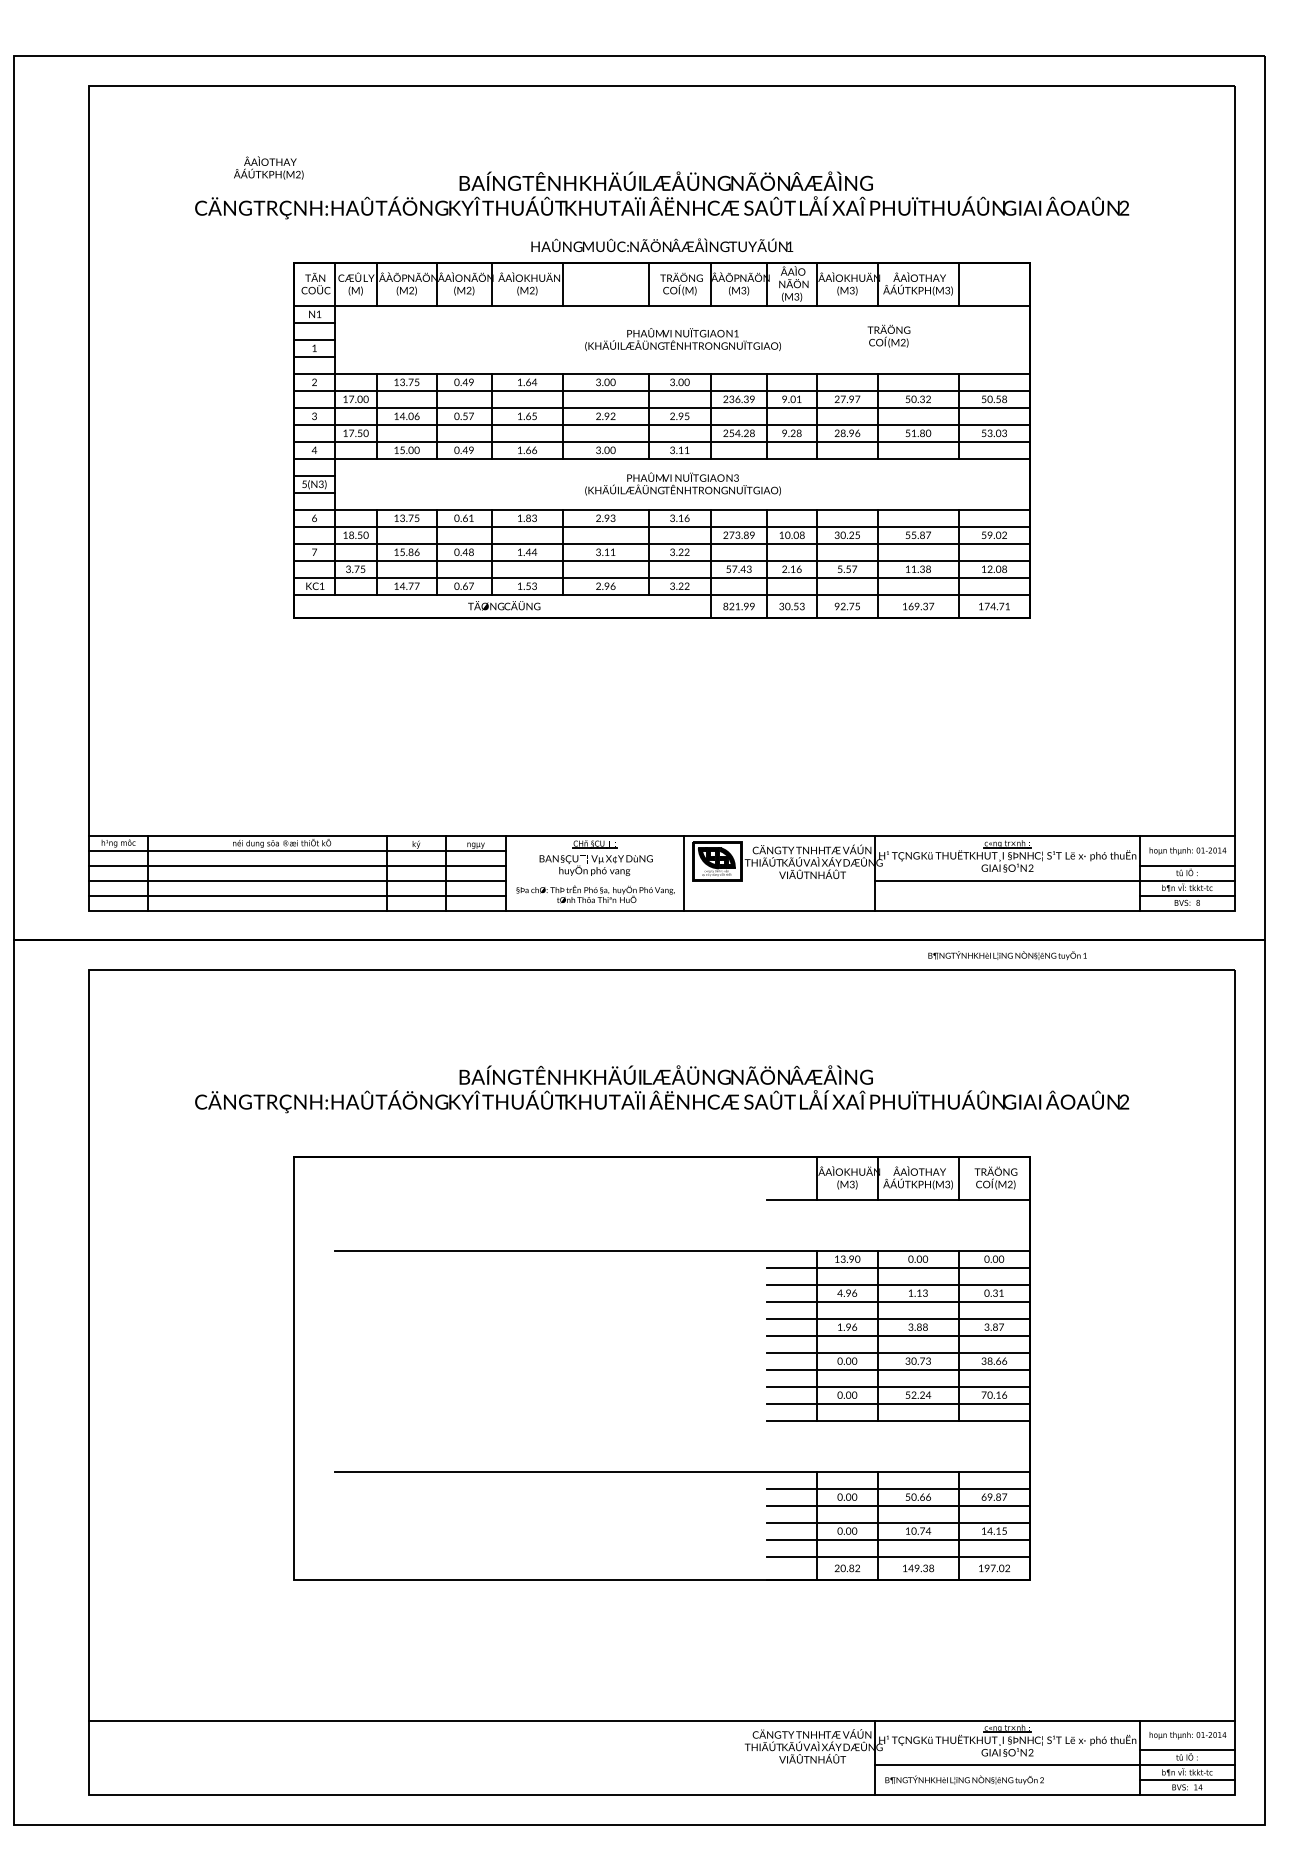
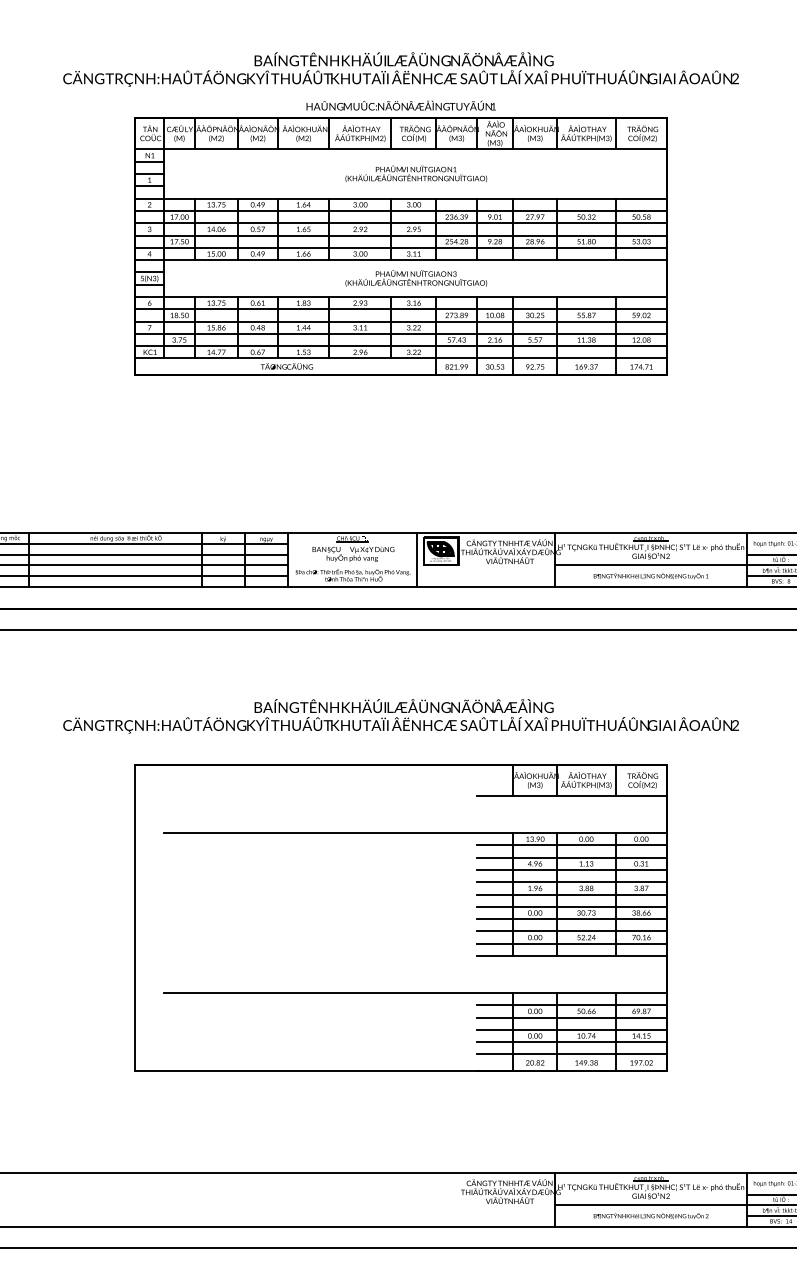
text: (268, 167) -> (360, 133), moved
text: (888, 335) -> (642, 133), moved
text: (1007, 955) -> (651, 576), moved
text: (964, 1779) -> (651, 1215), moved

